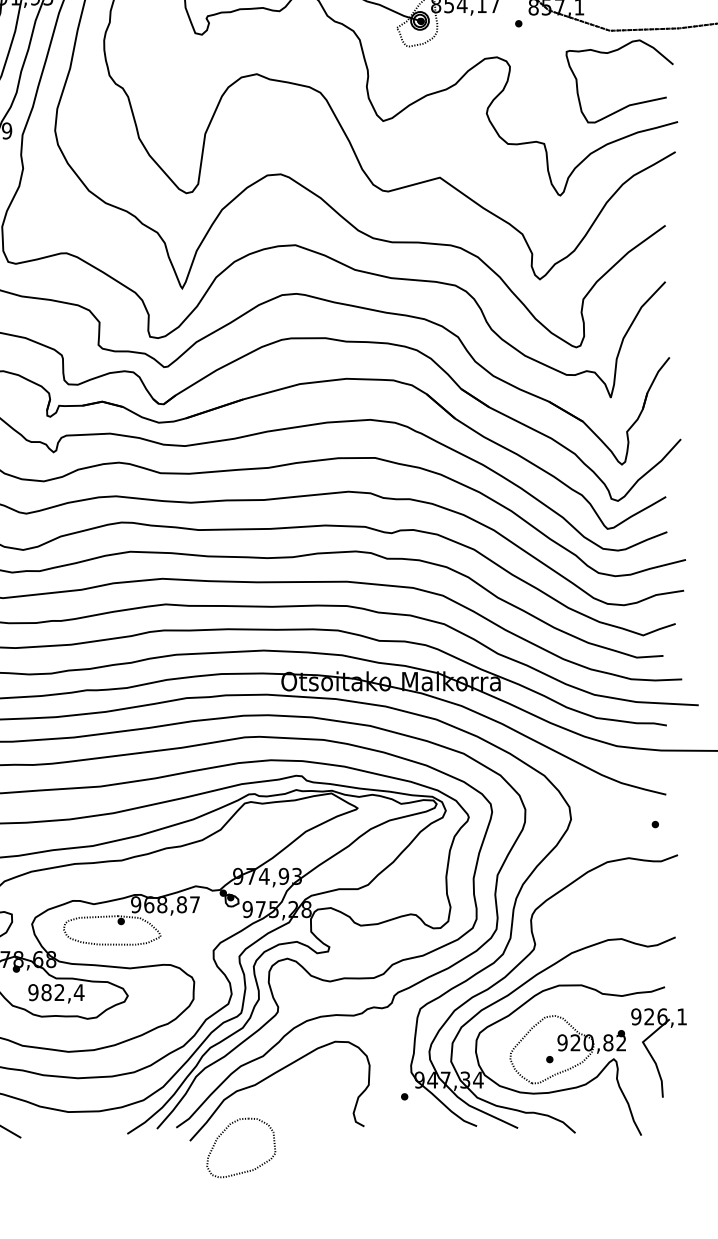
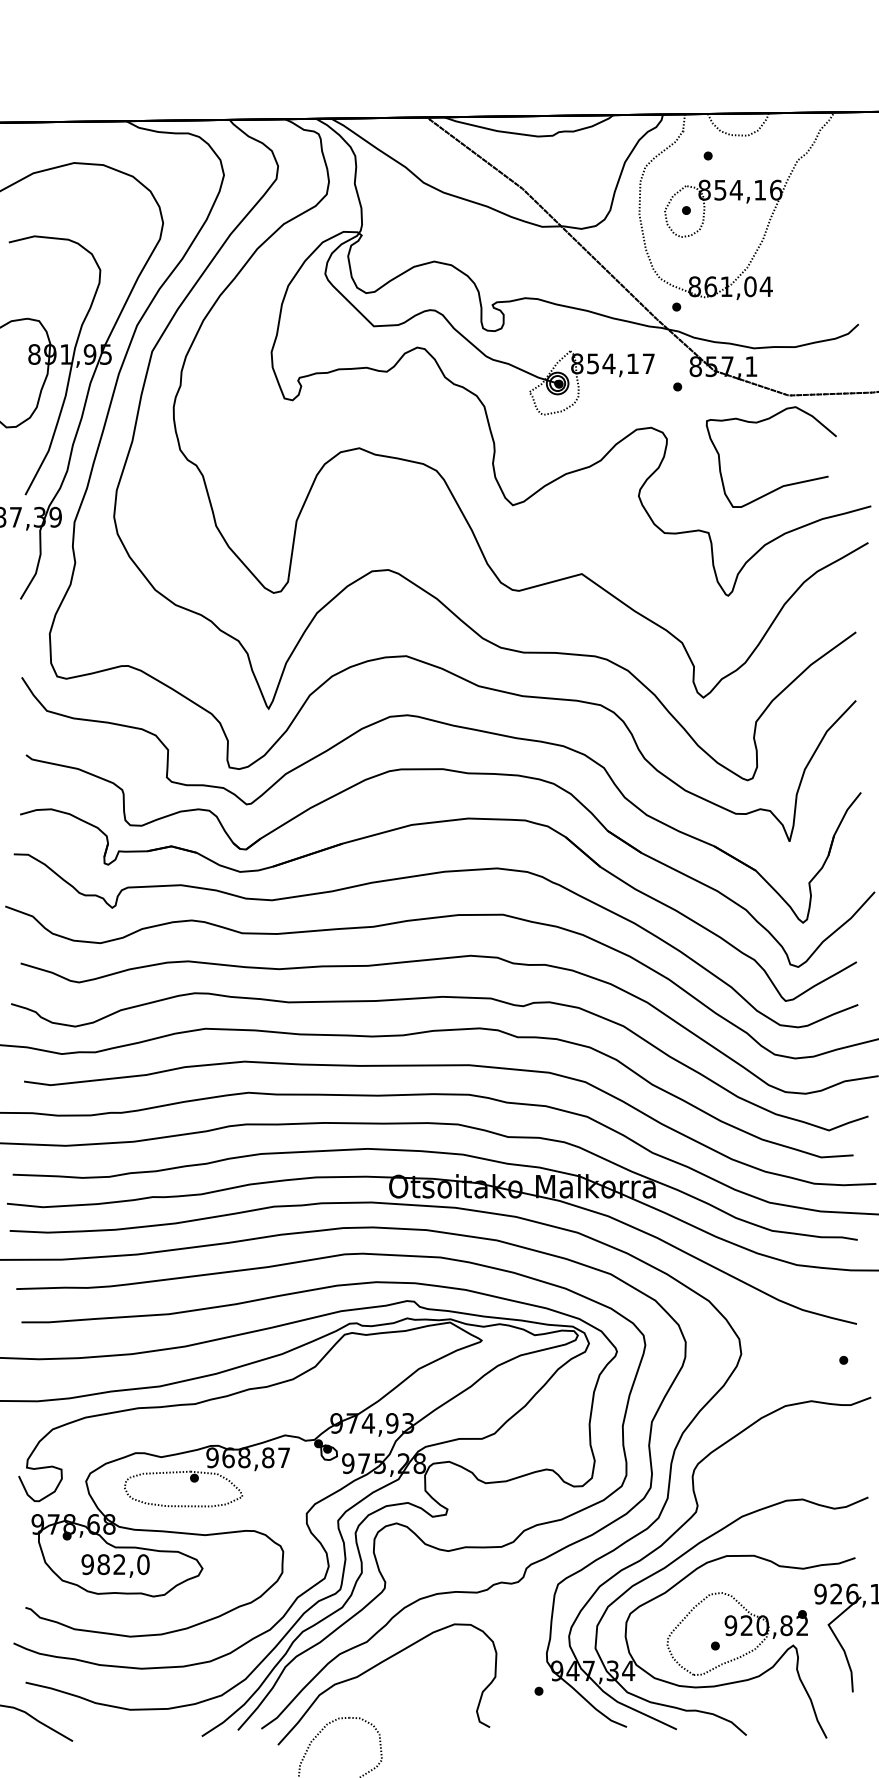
curve: (628, 104) -> (782, 485), moved
text: (78, 992) -> (142, 1564), 982,4 -> 982,0

